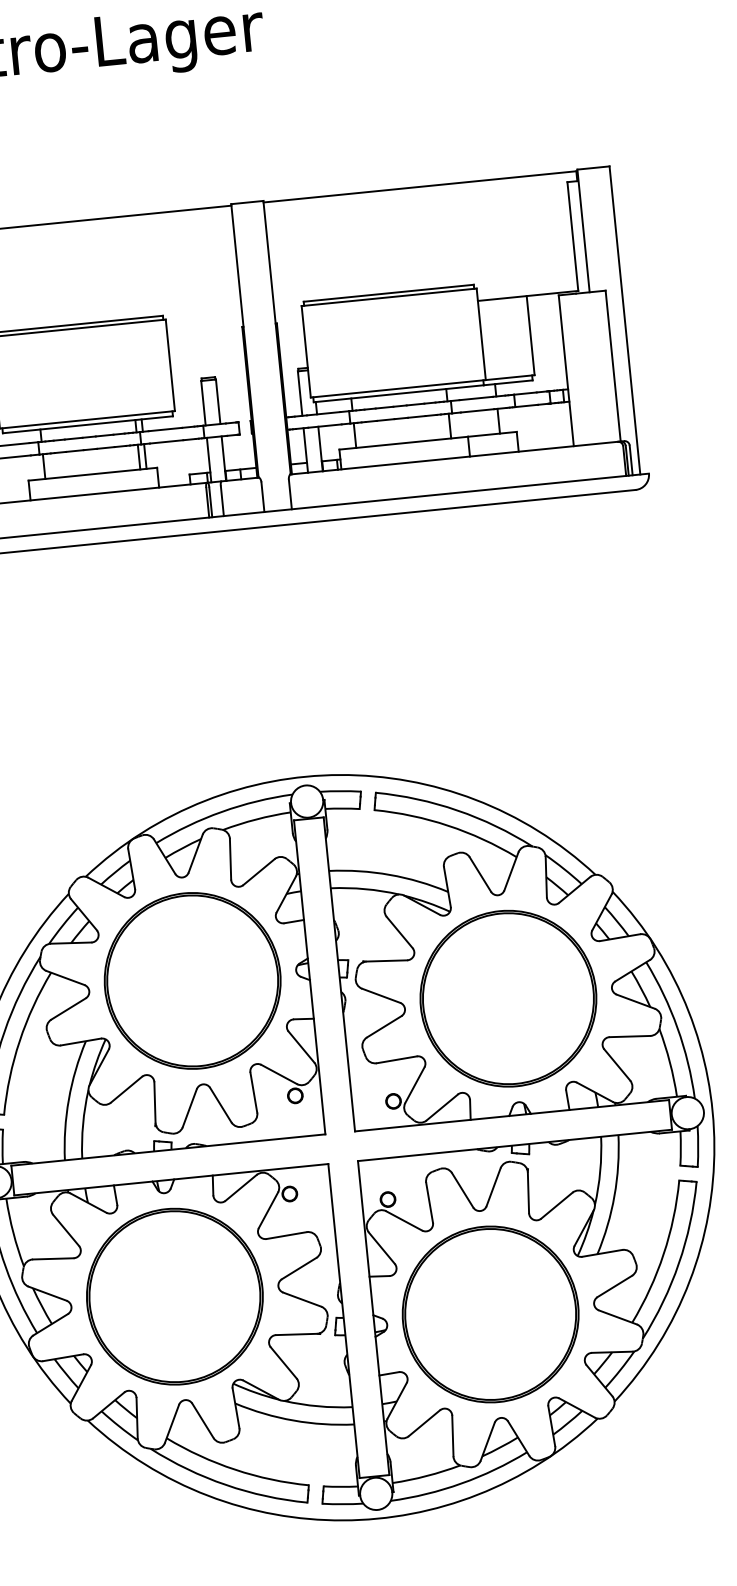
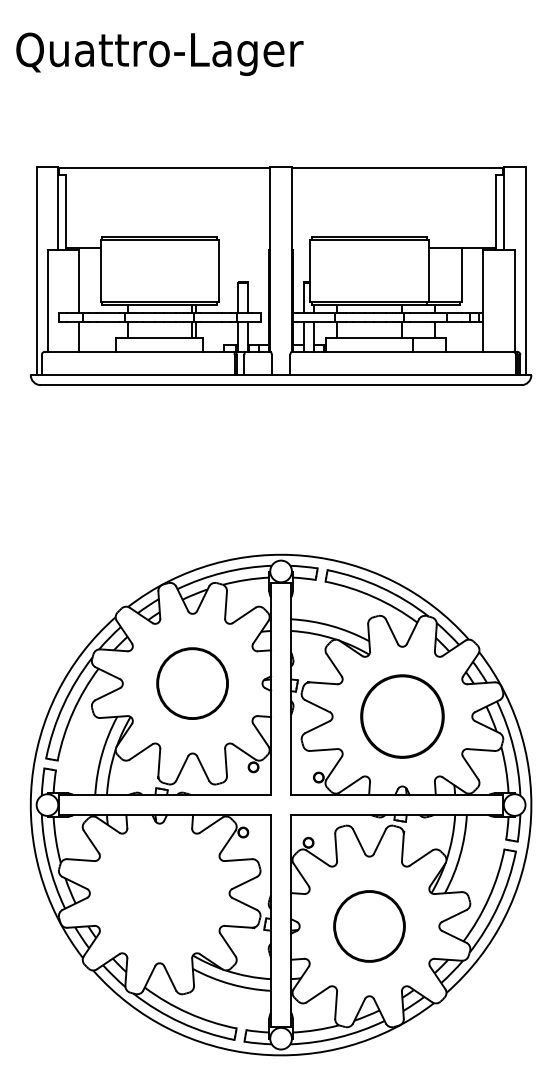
part: (192, 980) -> (192, 683), size x0.6
part: (508, 998) -> (402, 716), size x0.7
part: (174, 1296) -> (159, 893), removed
circle: (490, 1314) -> (369, 926), size x0.6

